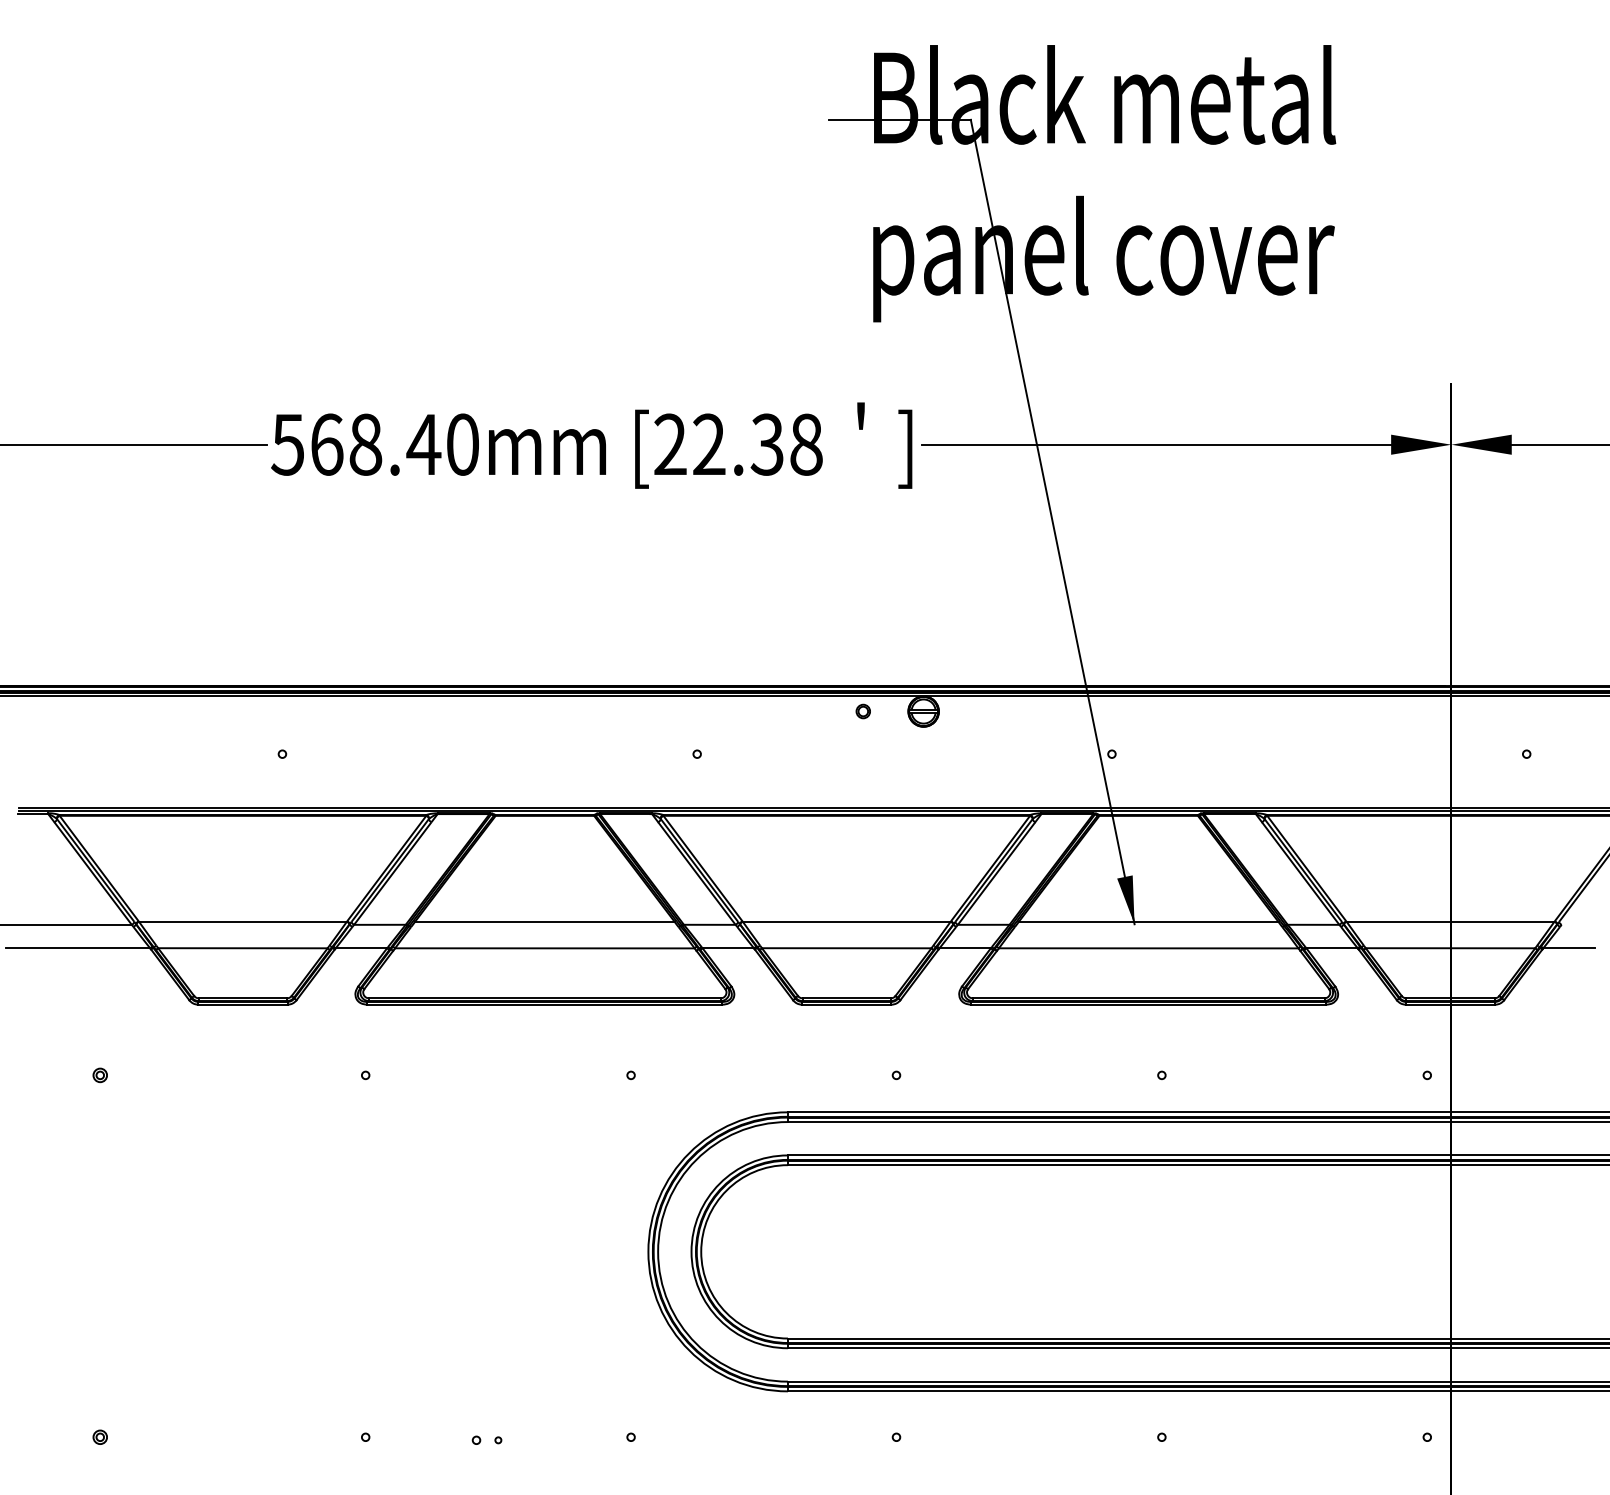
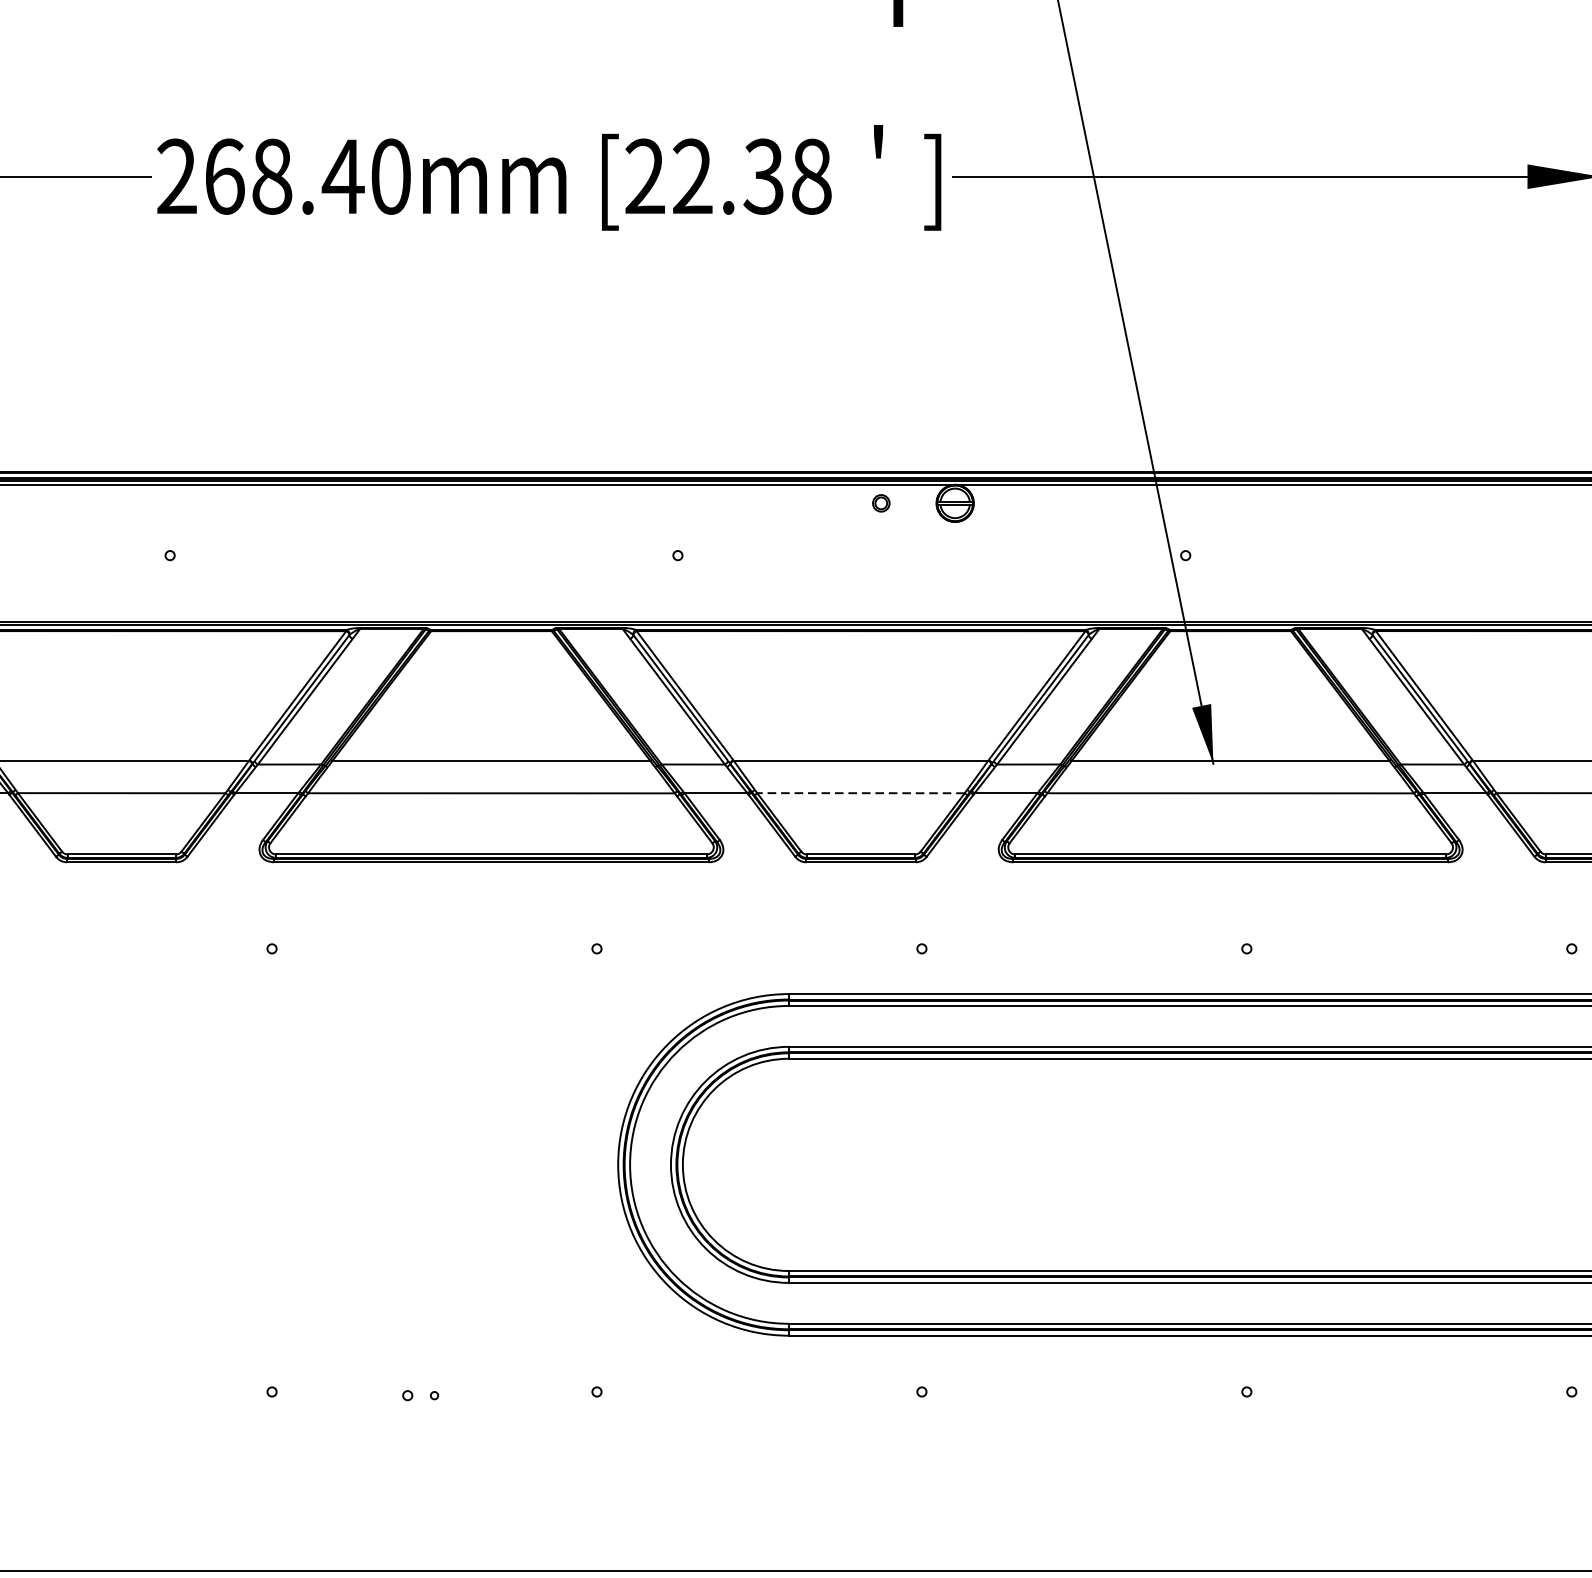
text: (287, 444) -> (176, 176), 568.40mm -> 268.40mm
line: (846, 948) -> (860, 793), solid -> dashed

